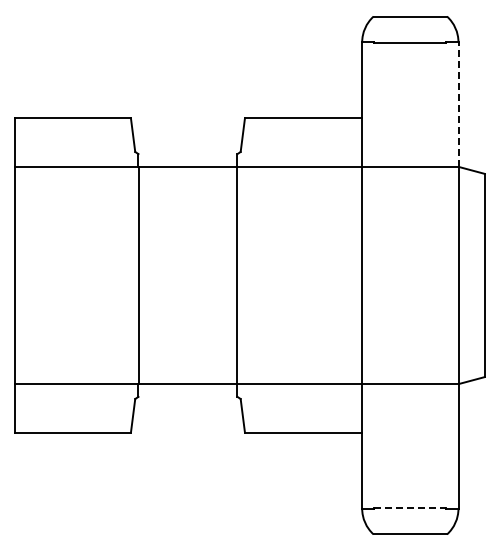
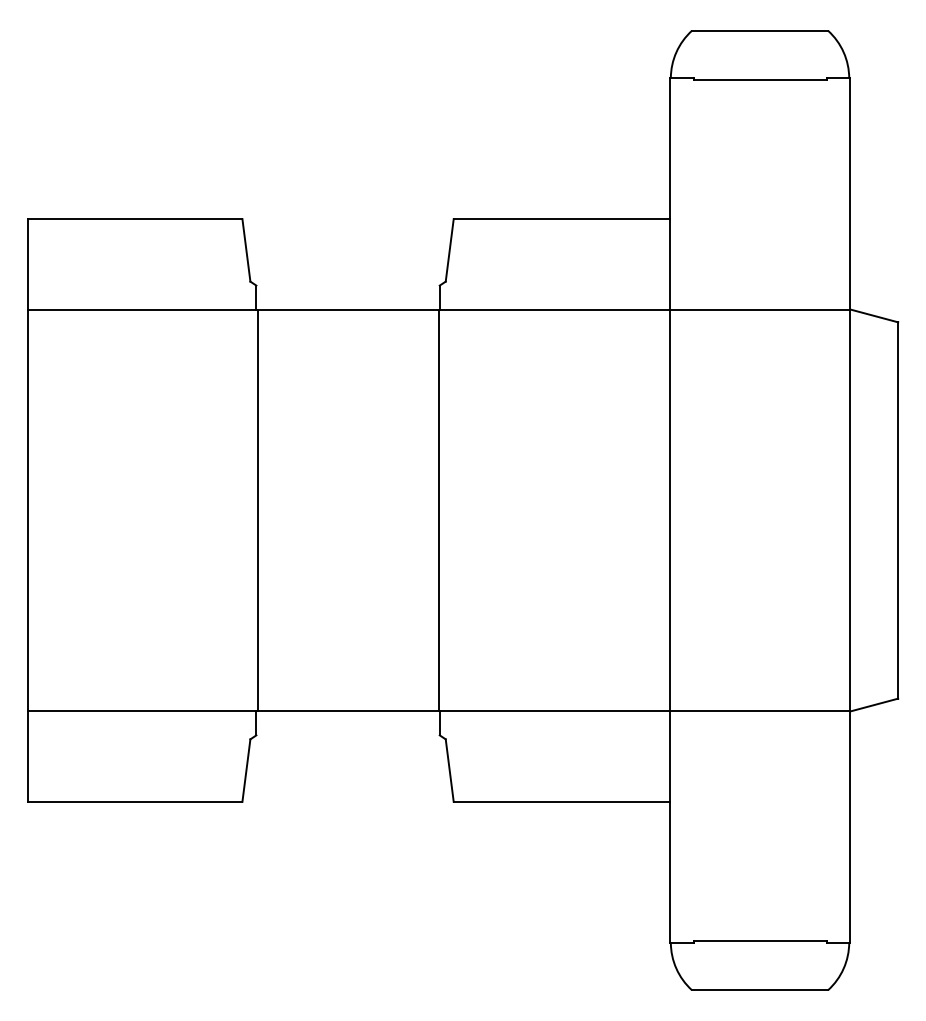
line: (459, 104) -> (851, 193), dashed -> solid
line: (410, 508) -> (760, 942), dashed -> solid

